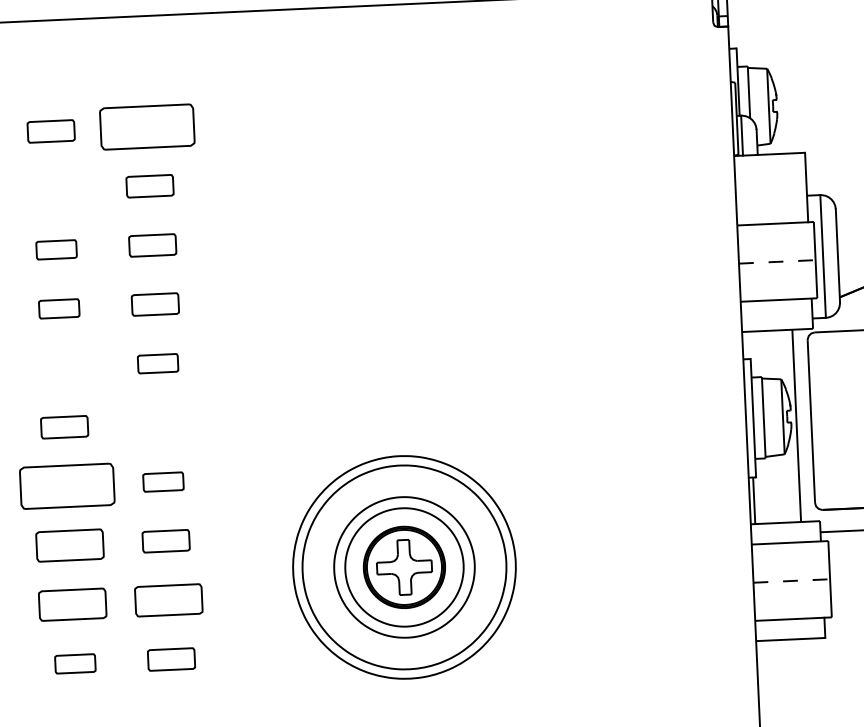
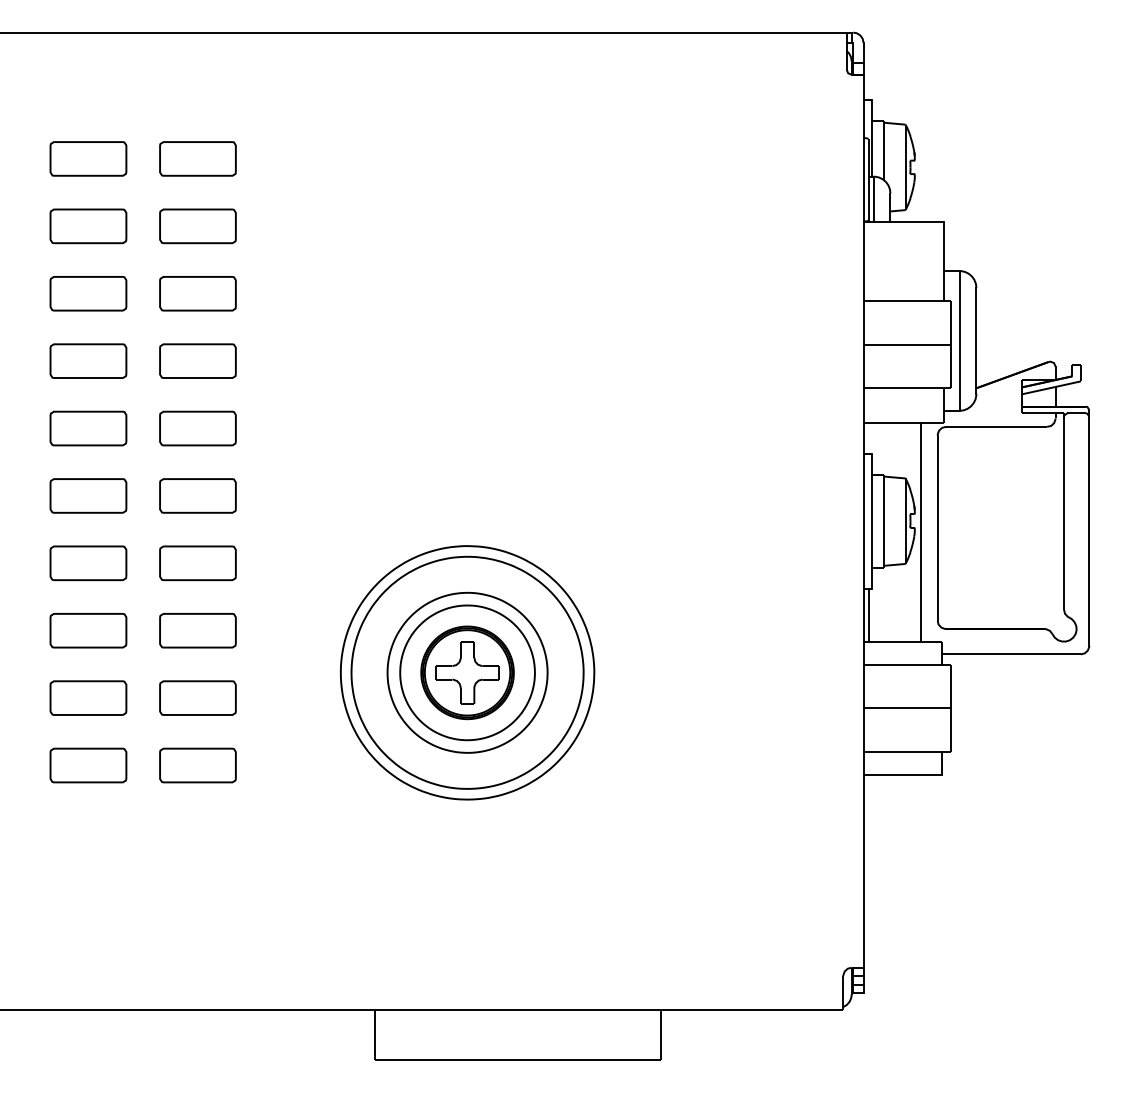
part: (146, 126) -> (197, 158), size x0.71
part: (51, 131) -> (88, 158), size x1.43
part: (149, 186) -> (197, 226), size x1.43
part: (53, 190) -> (88, 226), added
part: (152, 245) -> (197, 293), size x1.43
part: (56, 249) -> (88, 293), size x1.67
line: (777, 261) -> (907, 344), dashed -> solid
part: (154, 304) -> (197, 360), size x1.43
part: (59, 308) -> (88, 360), size x1.67
part: (157, 363) -> (197, 428), size x1.67
part: (61, 368) -> (88, 428), added
part: (160, 422) -> (197, 495), added
part: (64, 426) -> (88, 495), size x1.43
part: (163, 482) -> (197, 563), size x1.67
part: (67, 486) -> (88, 563), size x0.71
part: (165, 541) -> (197, 630), size x1.43
line: (792, 581) -> (907, 708), dashed -> solid
part: (171, 659) -> (197, 765), size x1.43
part: (75, 663) -> (88, 765), size x1.67

